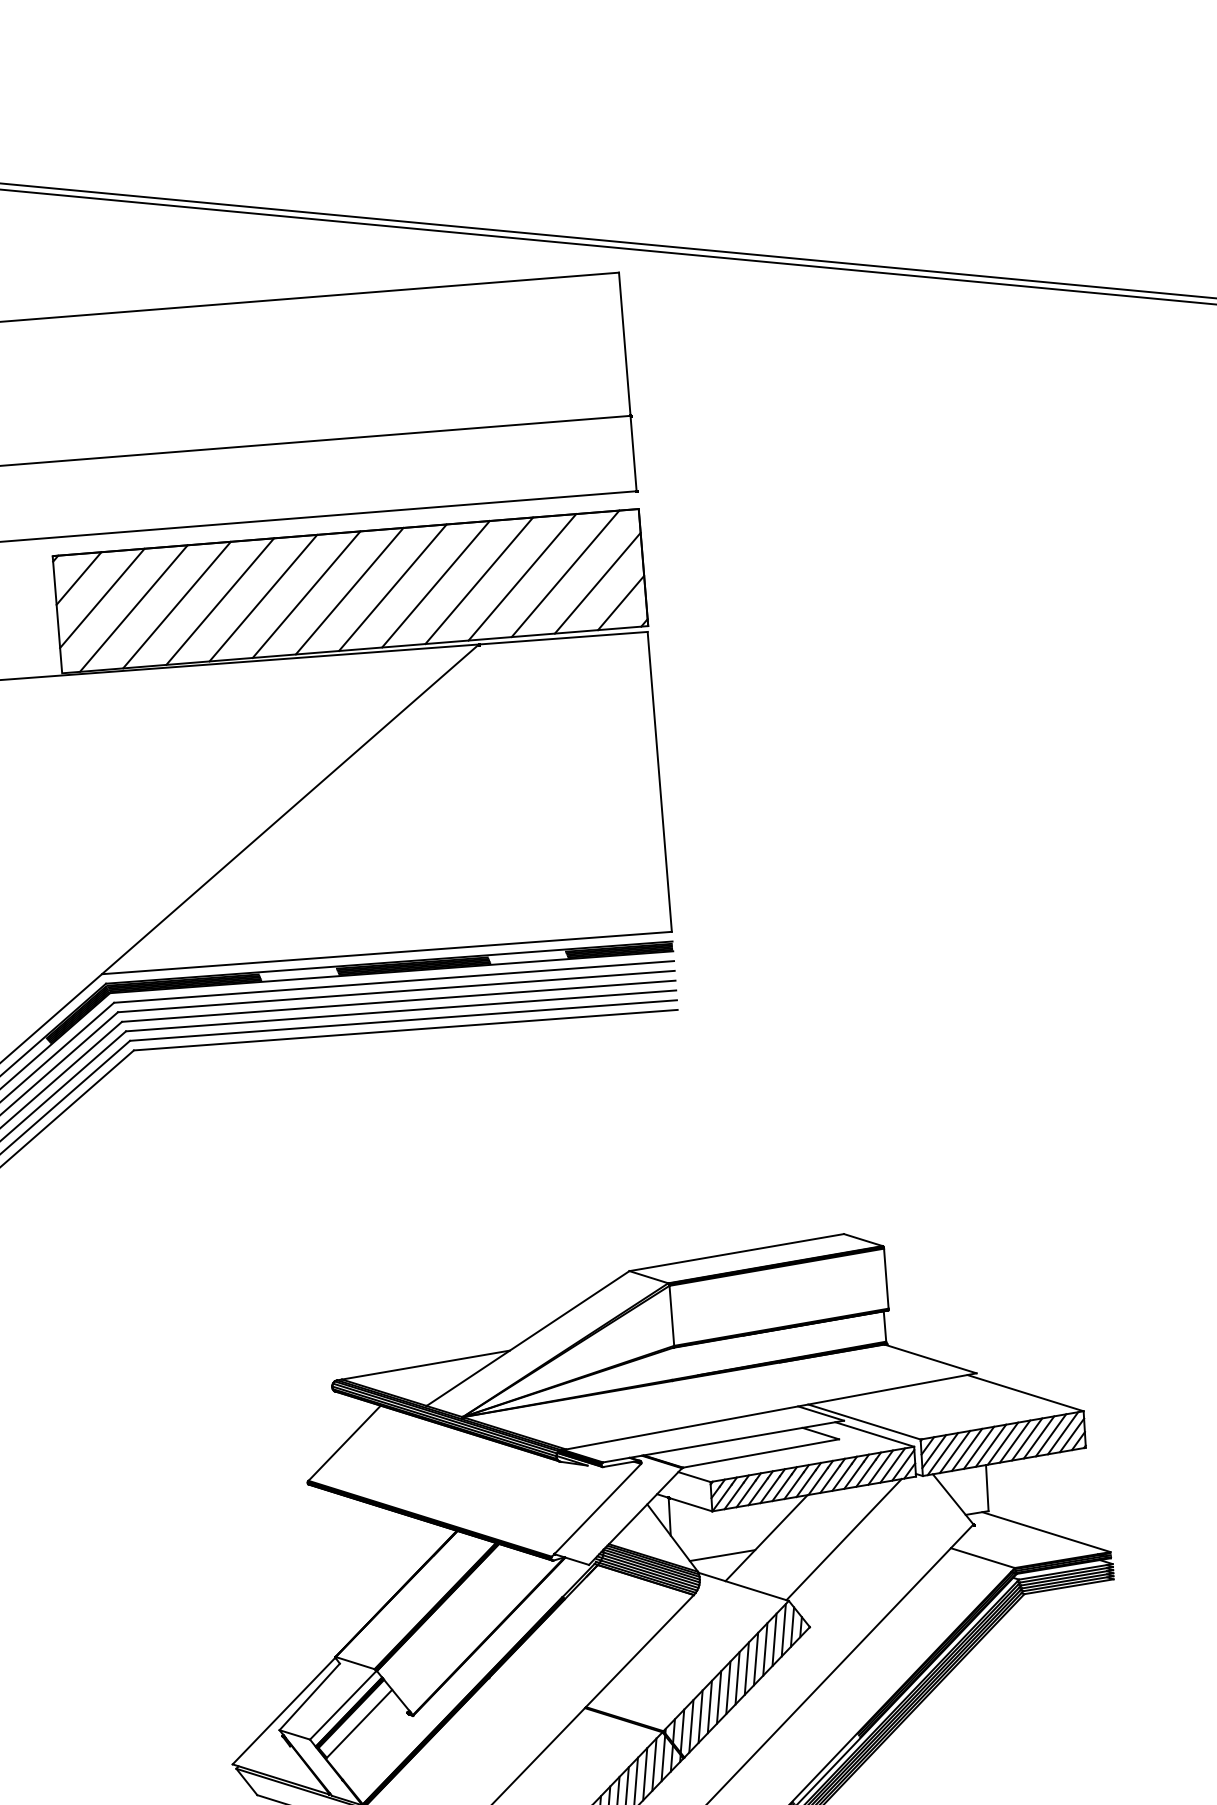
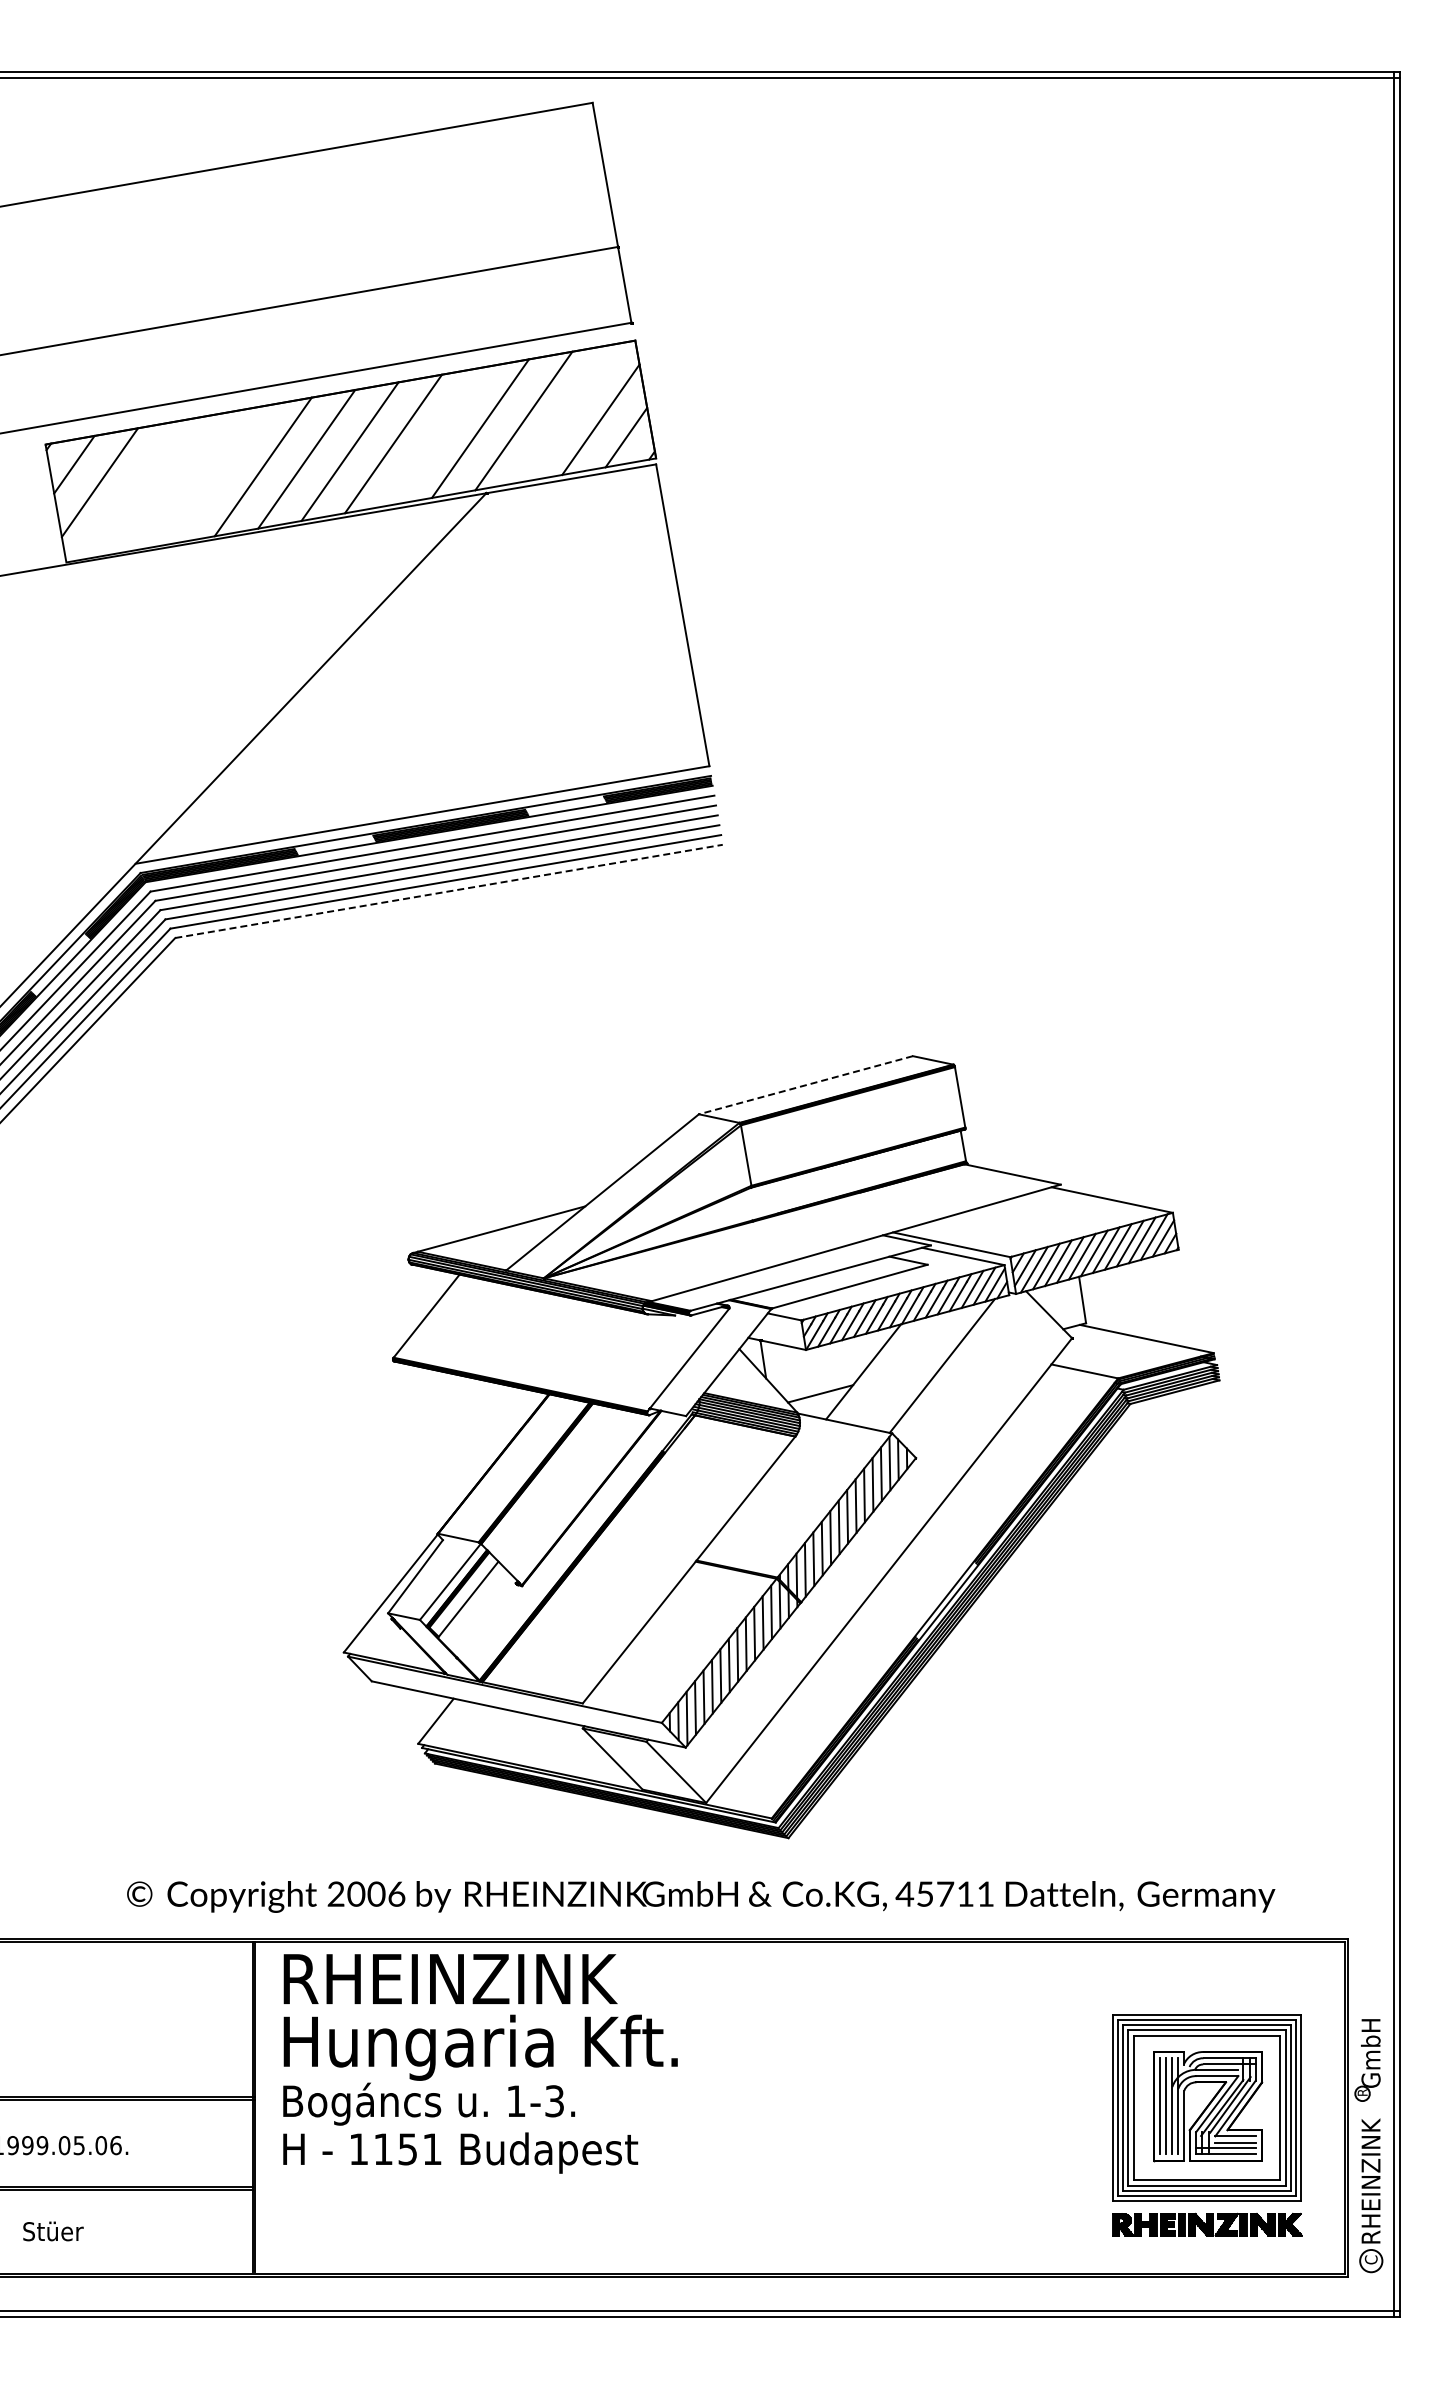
line: (564, 573) -> (566, 413), removed
line: (435, 583) -> (436, 435), removed
line: (219, 601) -> (219, 474), removed
line: (176, 605) -> (175, 482), removed
line: (133, 608) -> (132, 489), removed
line: (406, 1030) -> (449, 891), solid -> dashed
line: (736, 1252) -> (805, 1085), solid -> dashed

